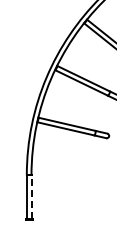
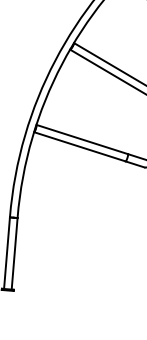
line: (31, 197) -> (14, 254), dashed -> solid

